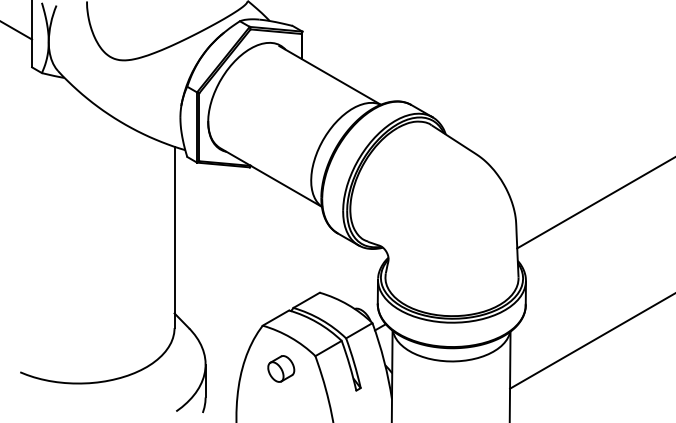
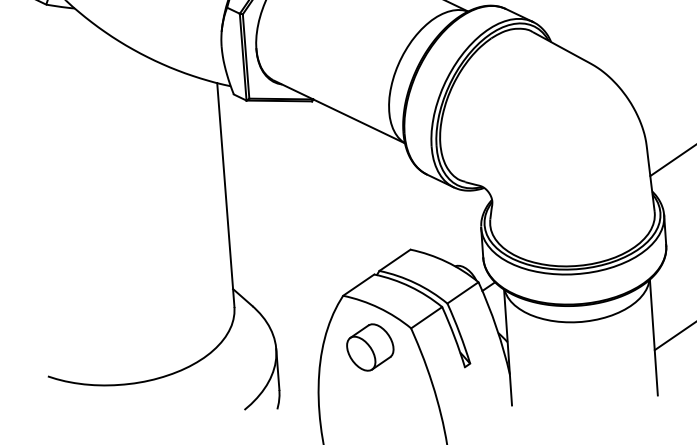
part: (280, 368) -> (369, 347), size x1.43

